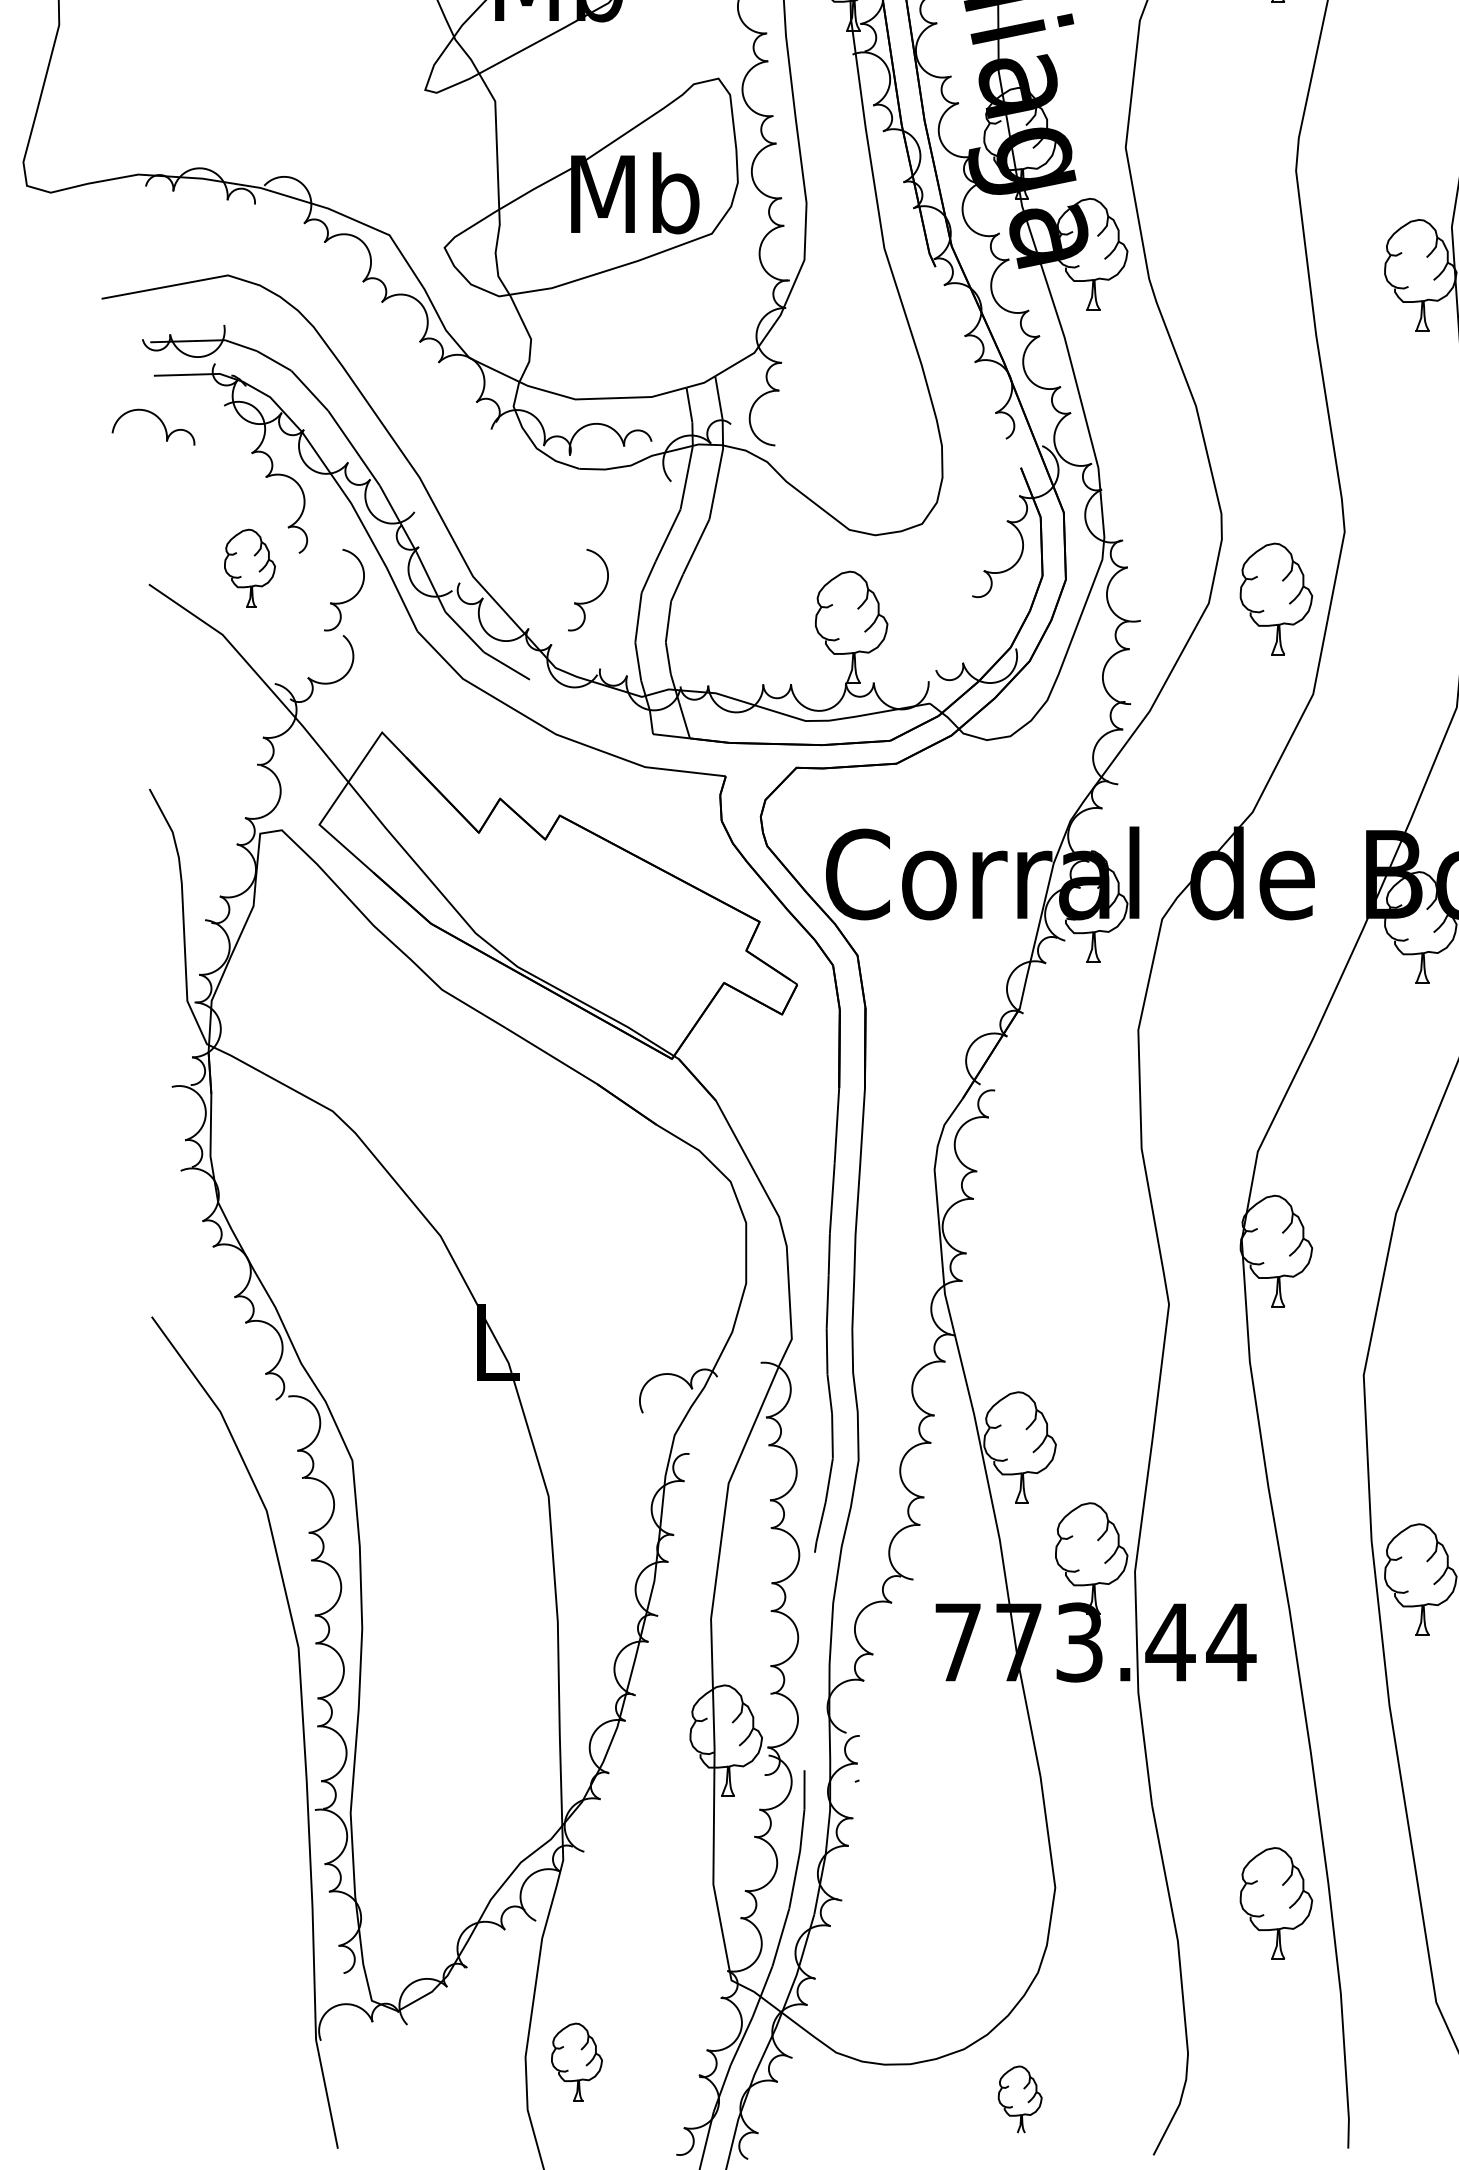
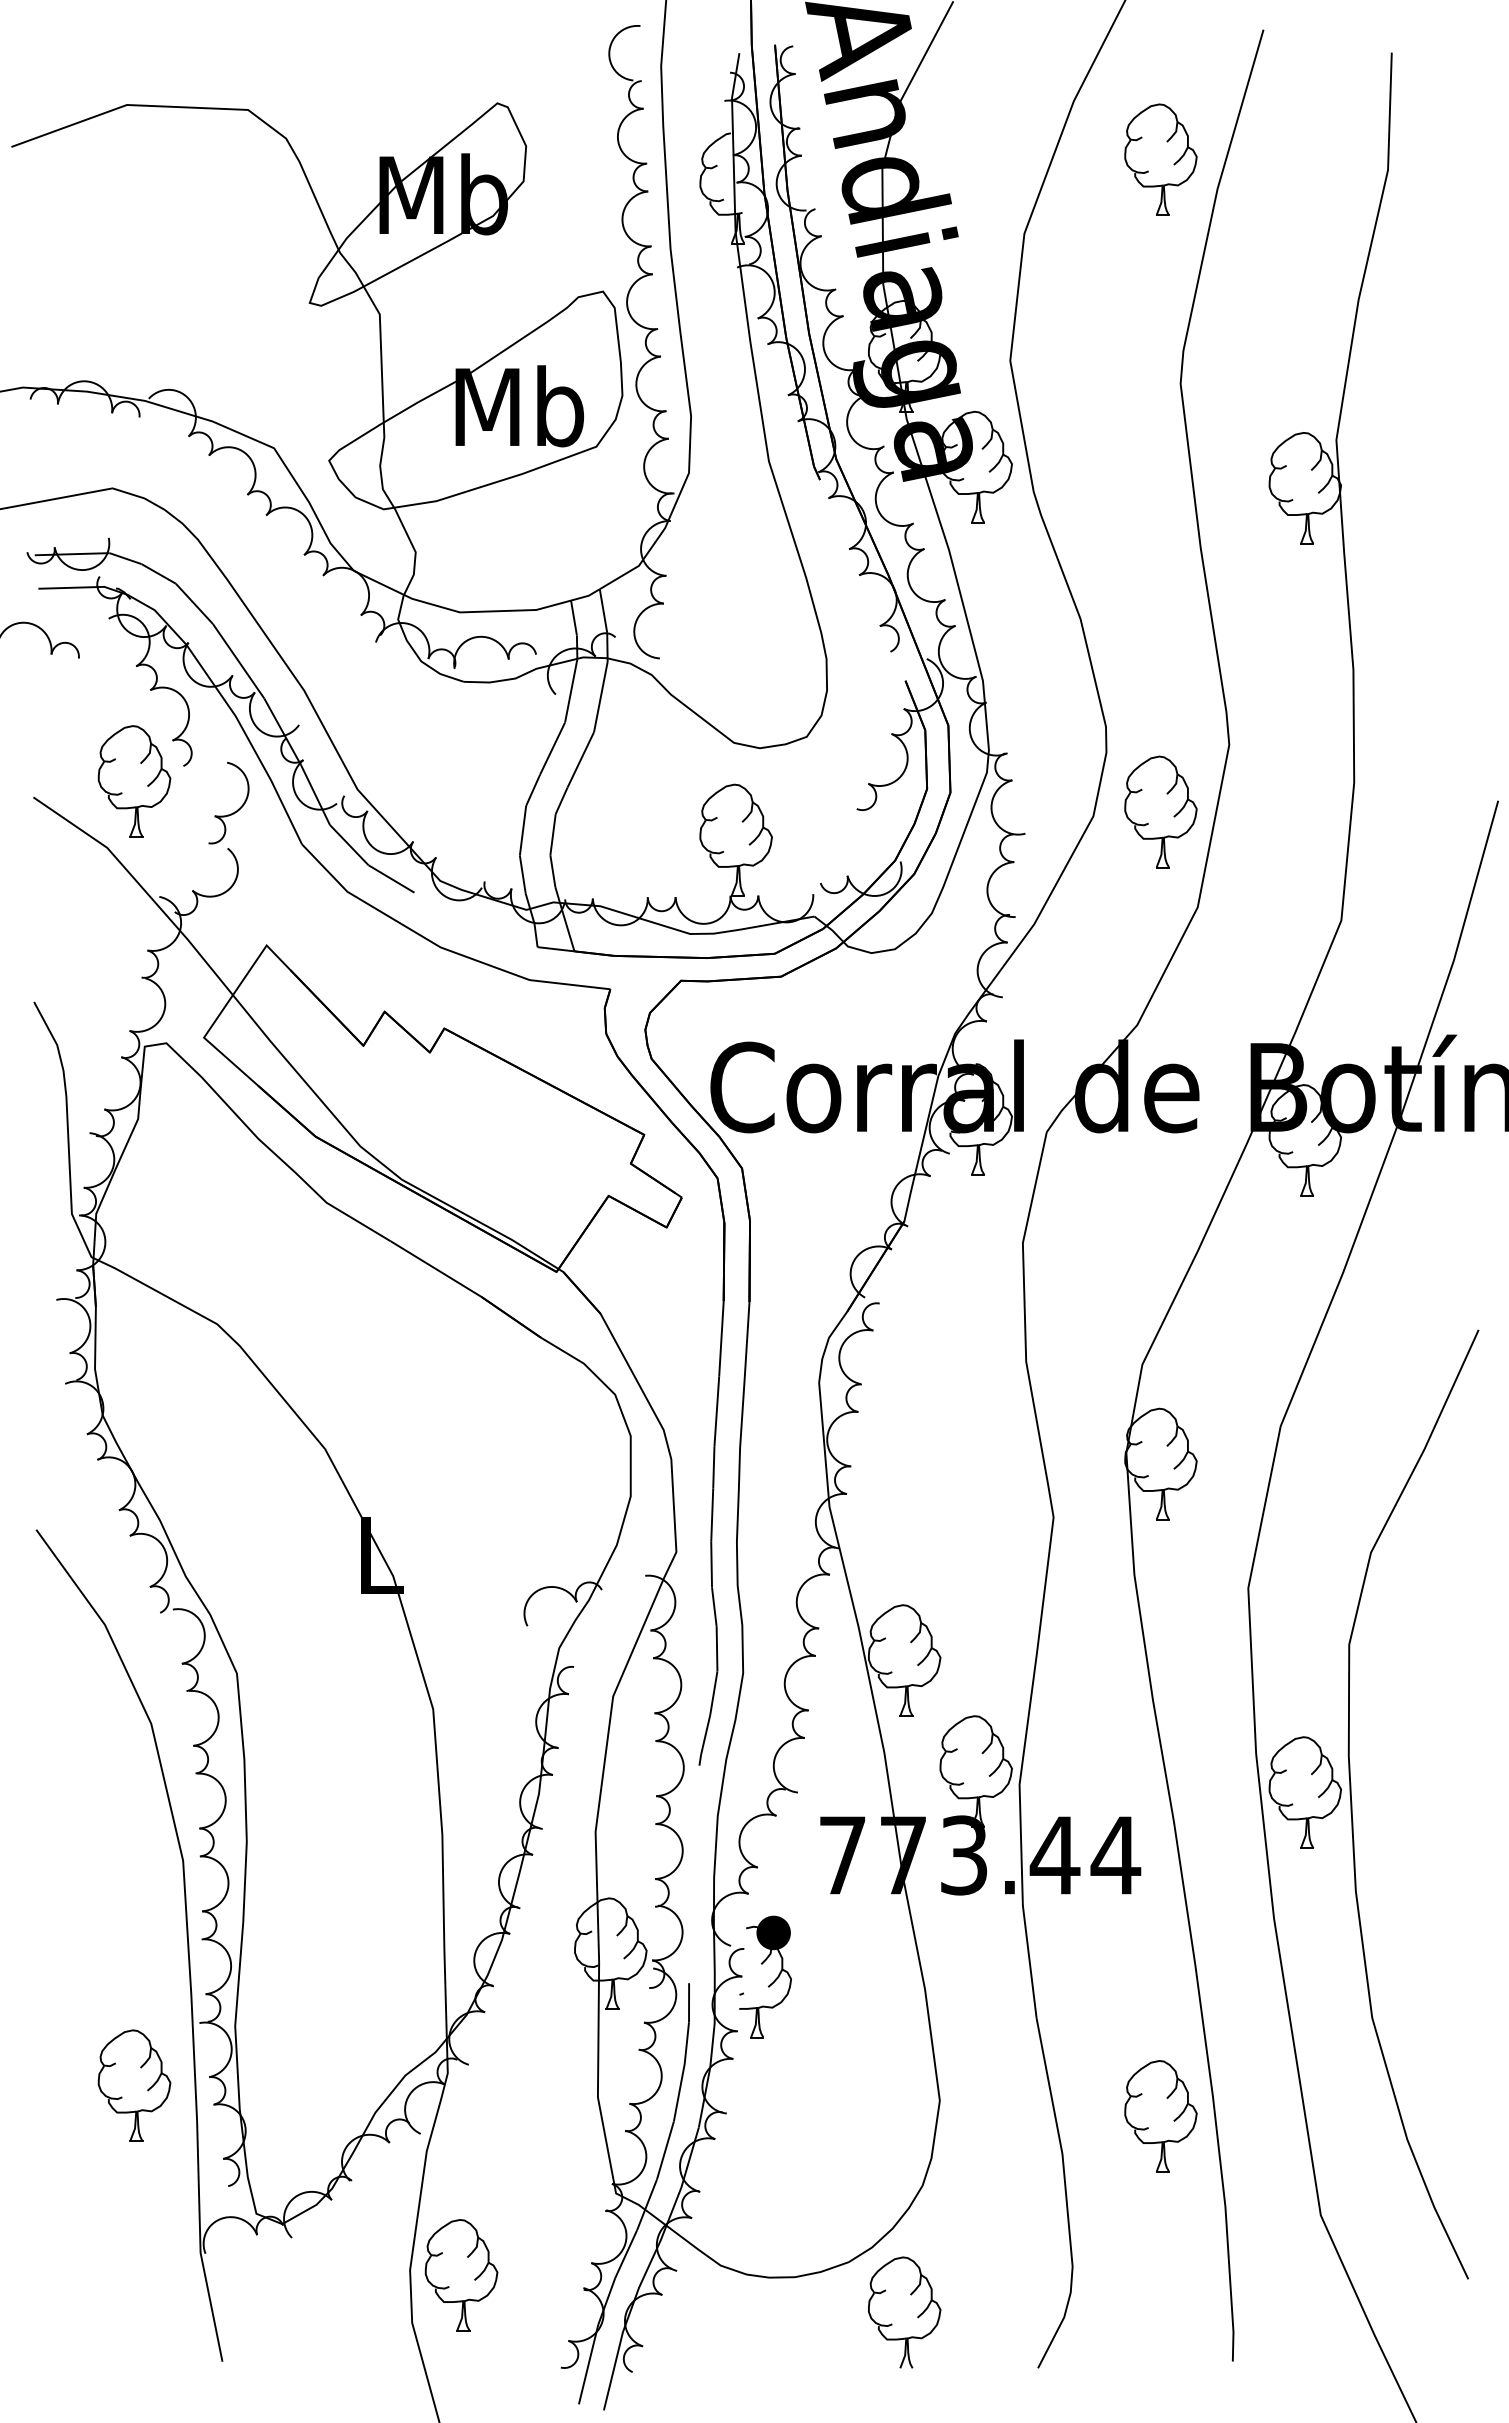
part: (249, 568) -> (134, 781), size x1.43
part: (591, 599) -> (476, 812), removed
part: (885, 1770) -> (770, 1983), added
part: (249, 1872) -> (134, 2085), added
part: (576, 2062) -> (461, 2275), size x1.43
part: (1019, 2099) -> (904, 2312), size x1.67

